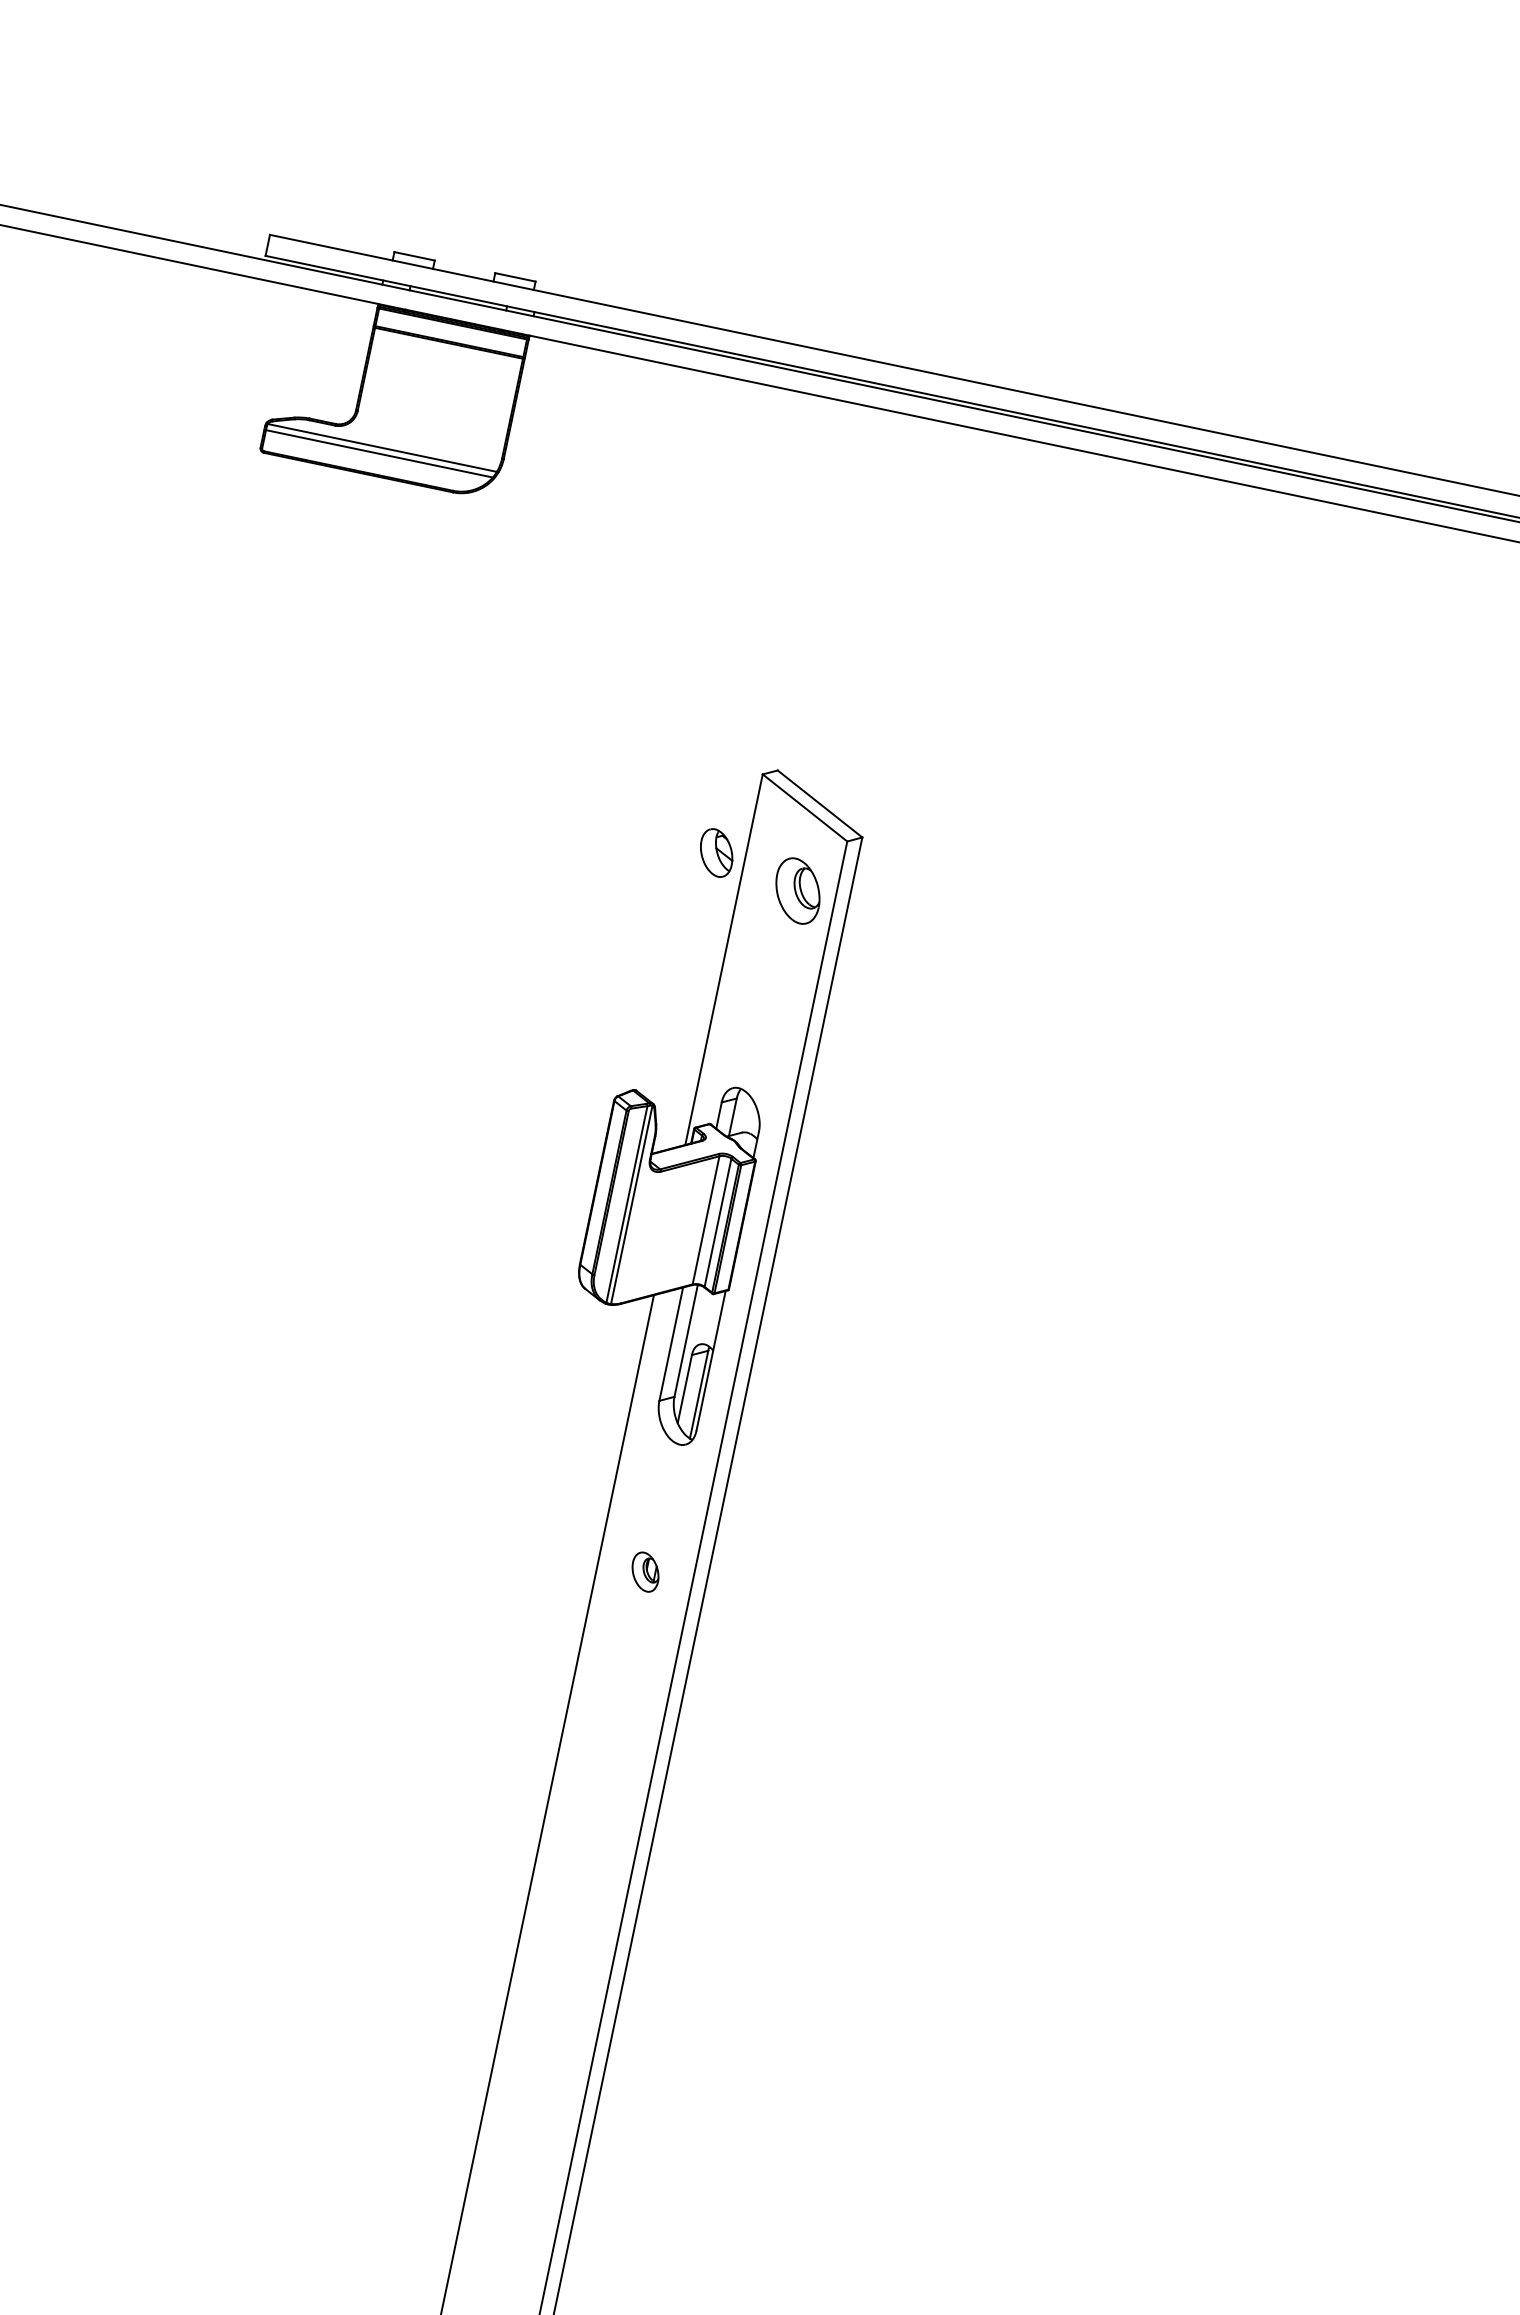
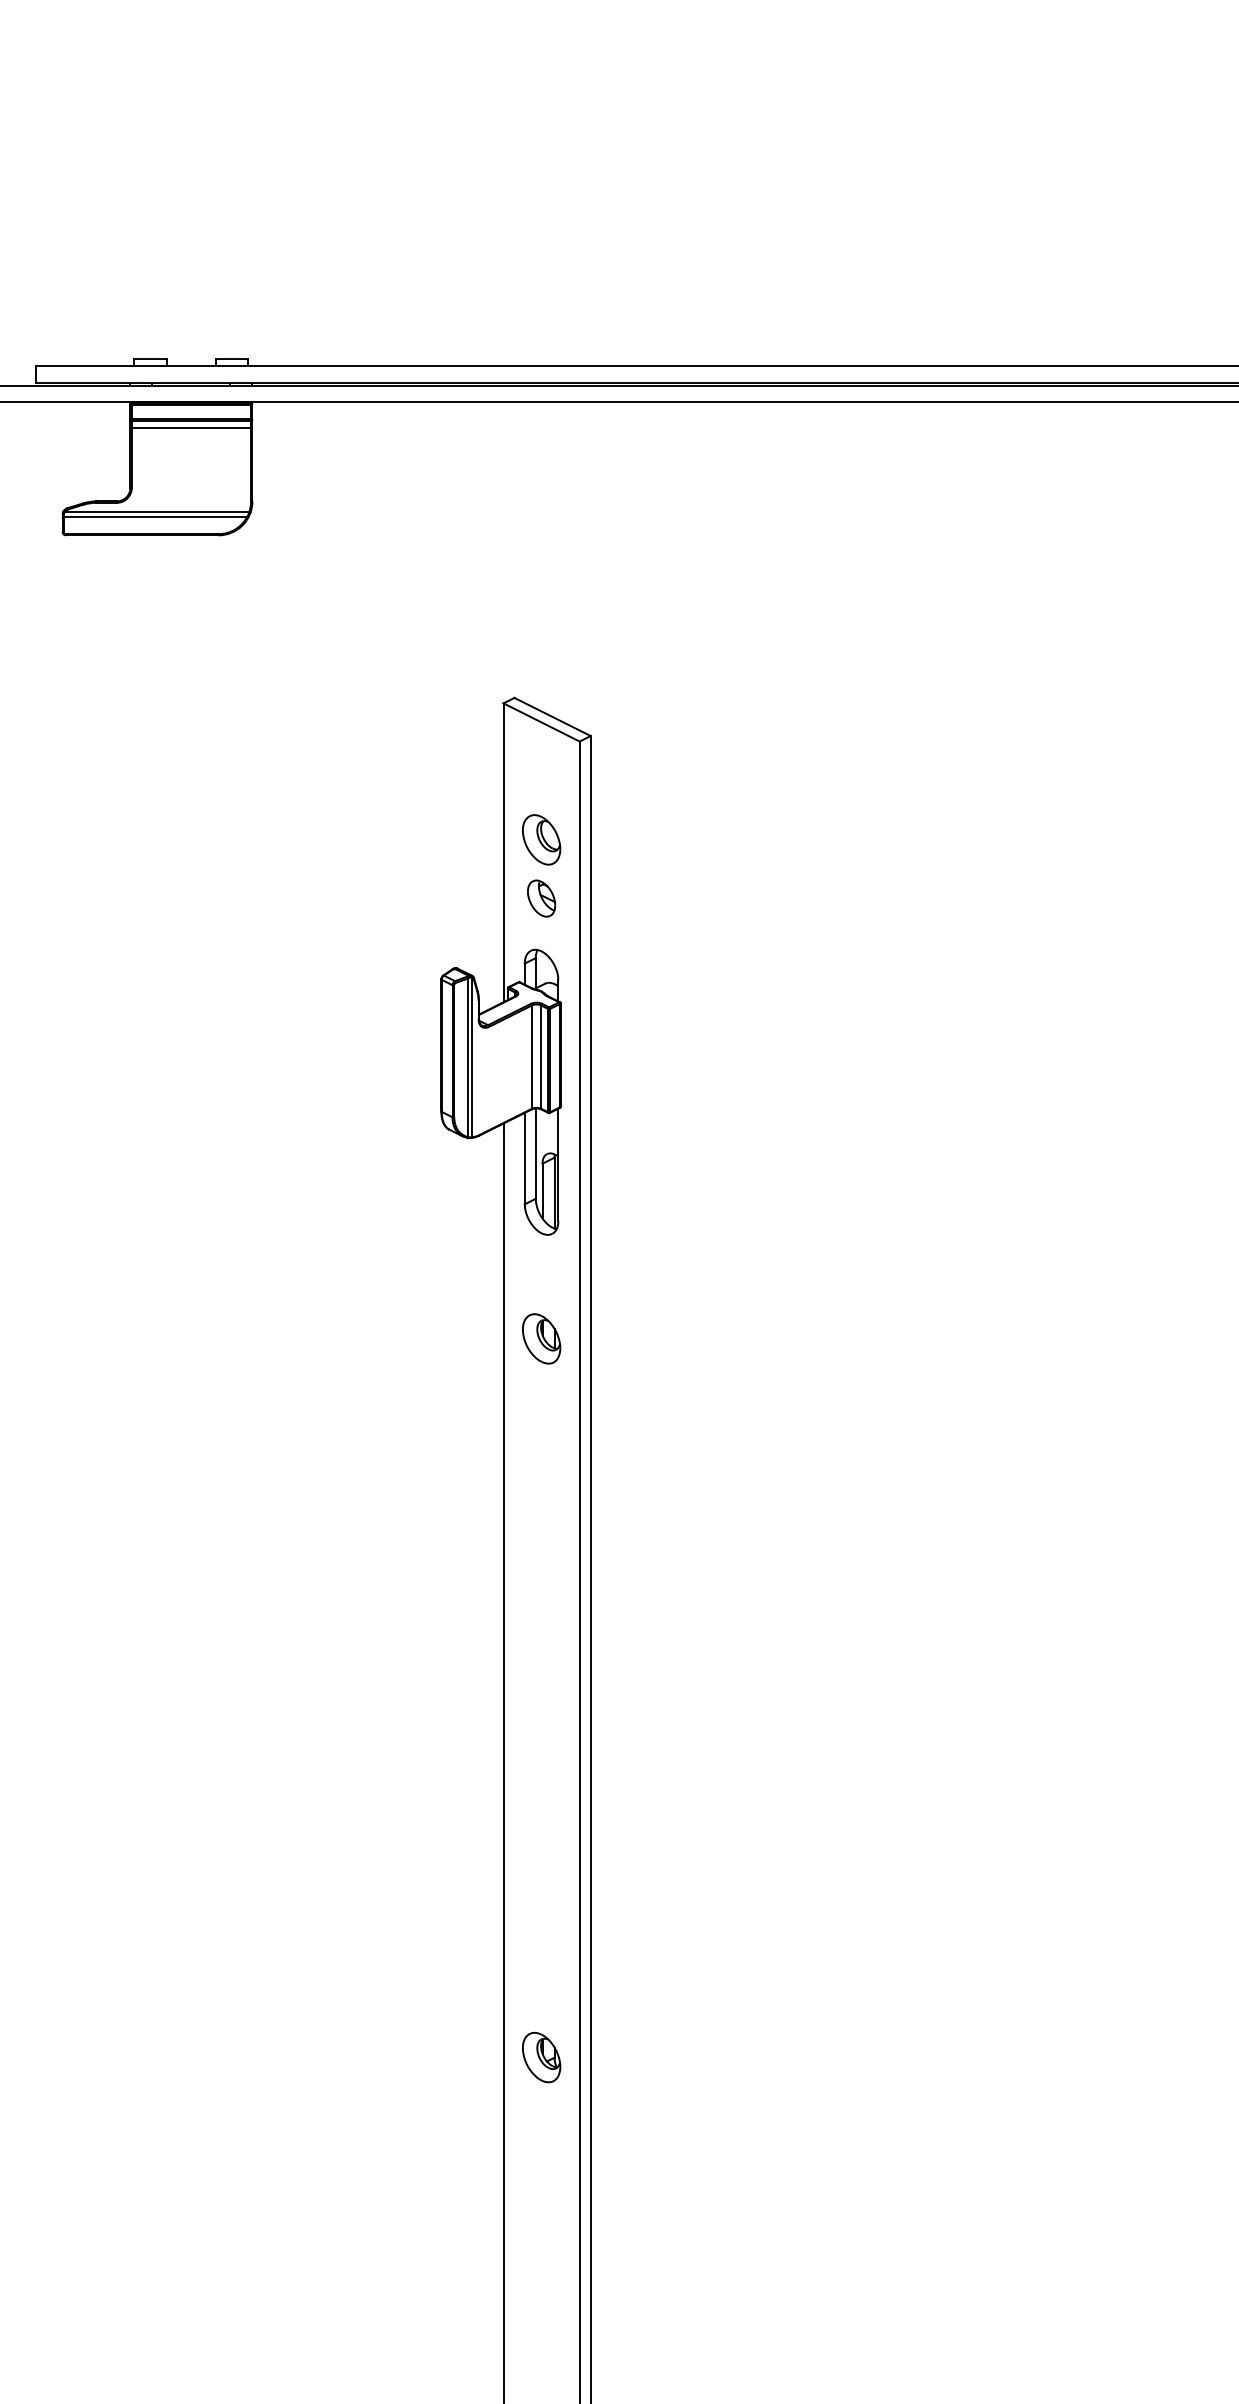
line: (447, 351) -> (191, 427), added
part: (716, 852) -> (541, 898), moved
part: (797, 890) -> (541, 839), moved
part: (645, 1571) -> (541, 1338), size x1.67

